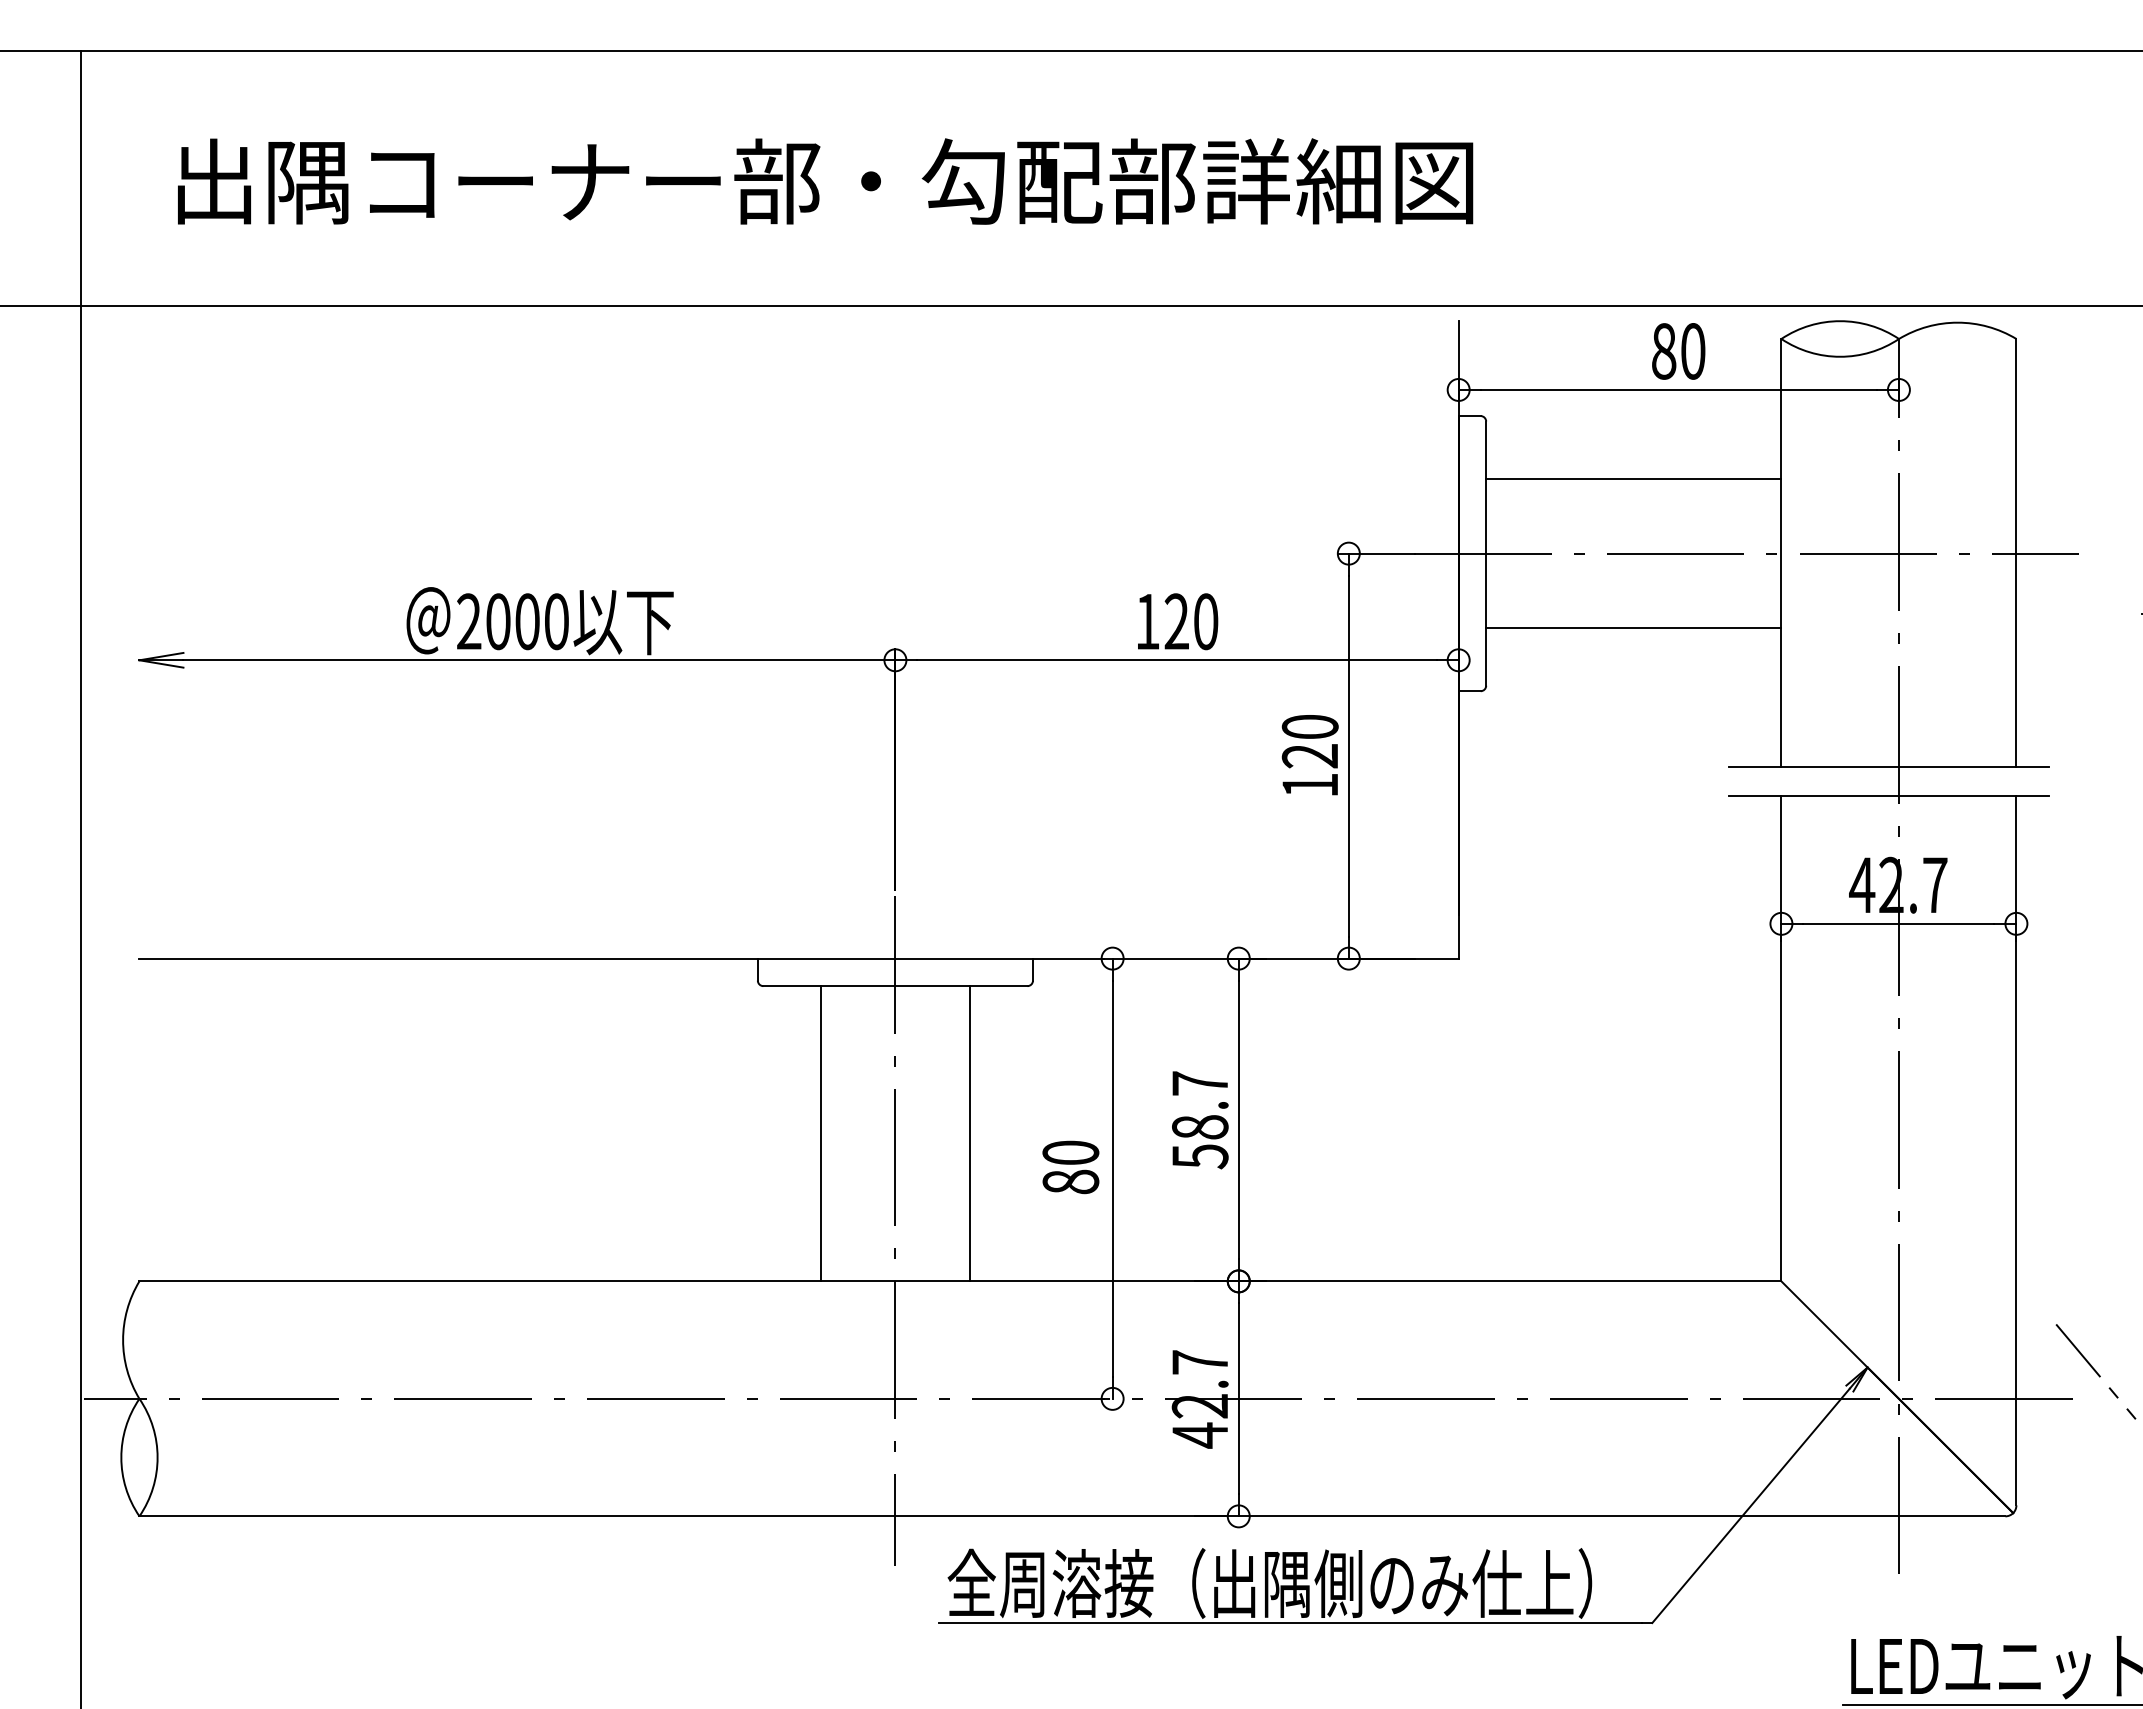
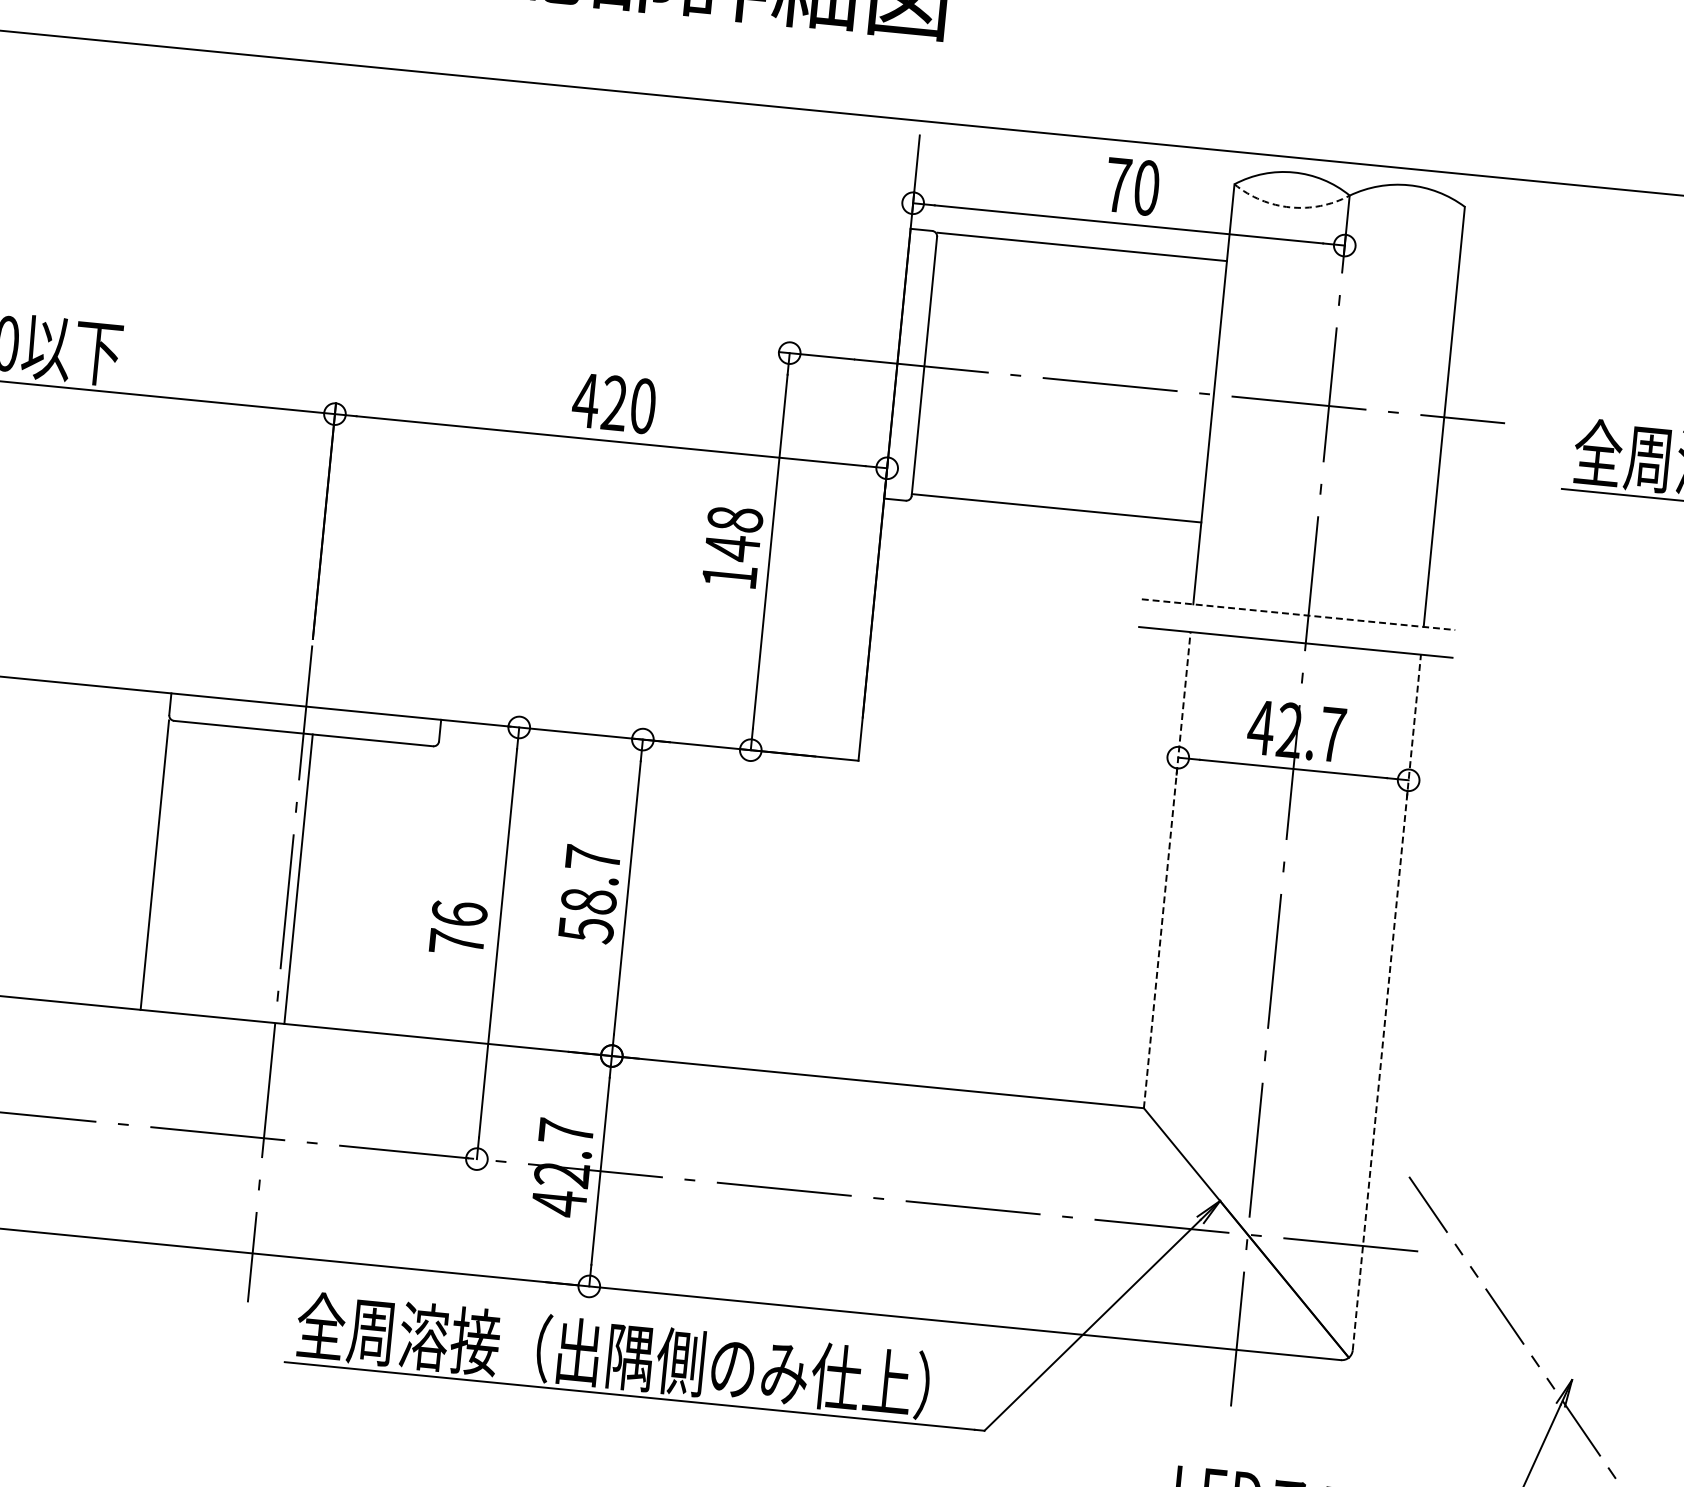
text: (1664, 351) -> (1118, 185), 80 -> 70
arc: (1840, 356) -> (1290, 207), solid -> dashed
line: (1633, 479) -> (1081, 247), moved
text: (1147, 621) -> (585, 400), 120 -> 420
line: (1633, 627) -> (1056, 507), moved
text: (1309, 741) -> (733, 533), 120 -> 148
line: (1888, 767) -> (1298, 614), solid -> dashed
line: (1781, 1038) -> (1167, 870), solid -> dashed
line: (821, 1133) -> (155, 864), moved
line: (969, 1133) -> (298, 878), moved
line: (2016, 1150) -> (1386, 1002), solid -> dashed
text: (1070, 1167) -> (457, 928), 80 -> 76

